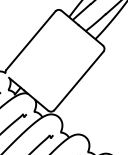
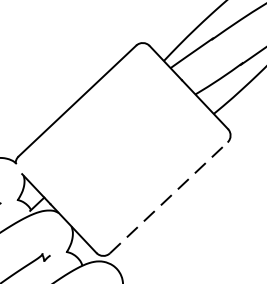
line: (79, 80) -> (170, 197), solid -> dashed

